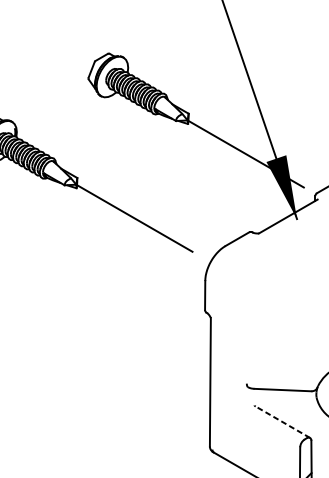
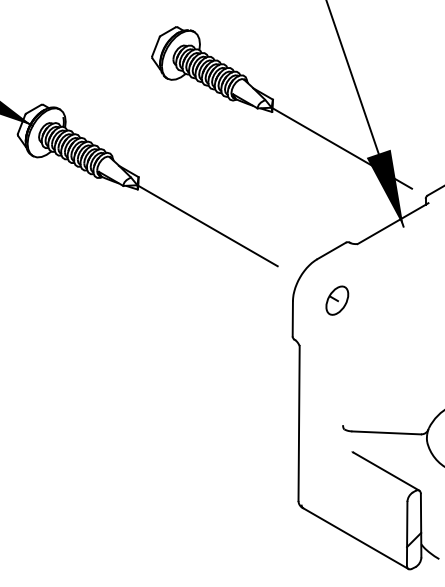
part: (242, 280) -> (337, 300), added
line: (282, 422) -> (386, 471), dashed -> solid

